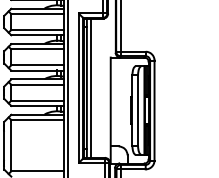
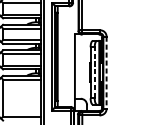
line: (91, 88) -> (61, 56), removed
line: (138, 110) -> (95, 72), solid -> dashed
line: (154, 110) -> (106, 72), solid -> dashed

